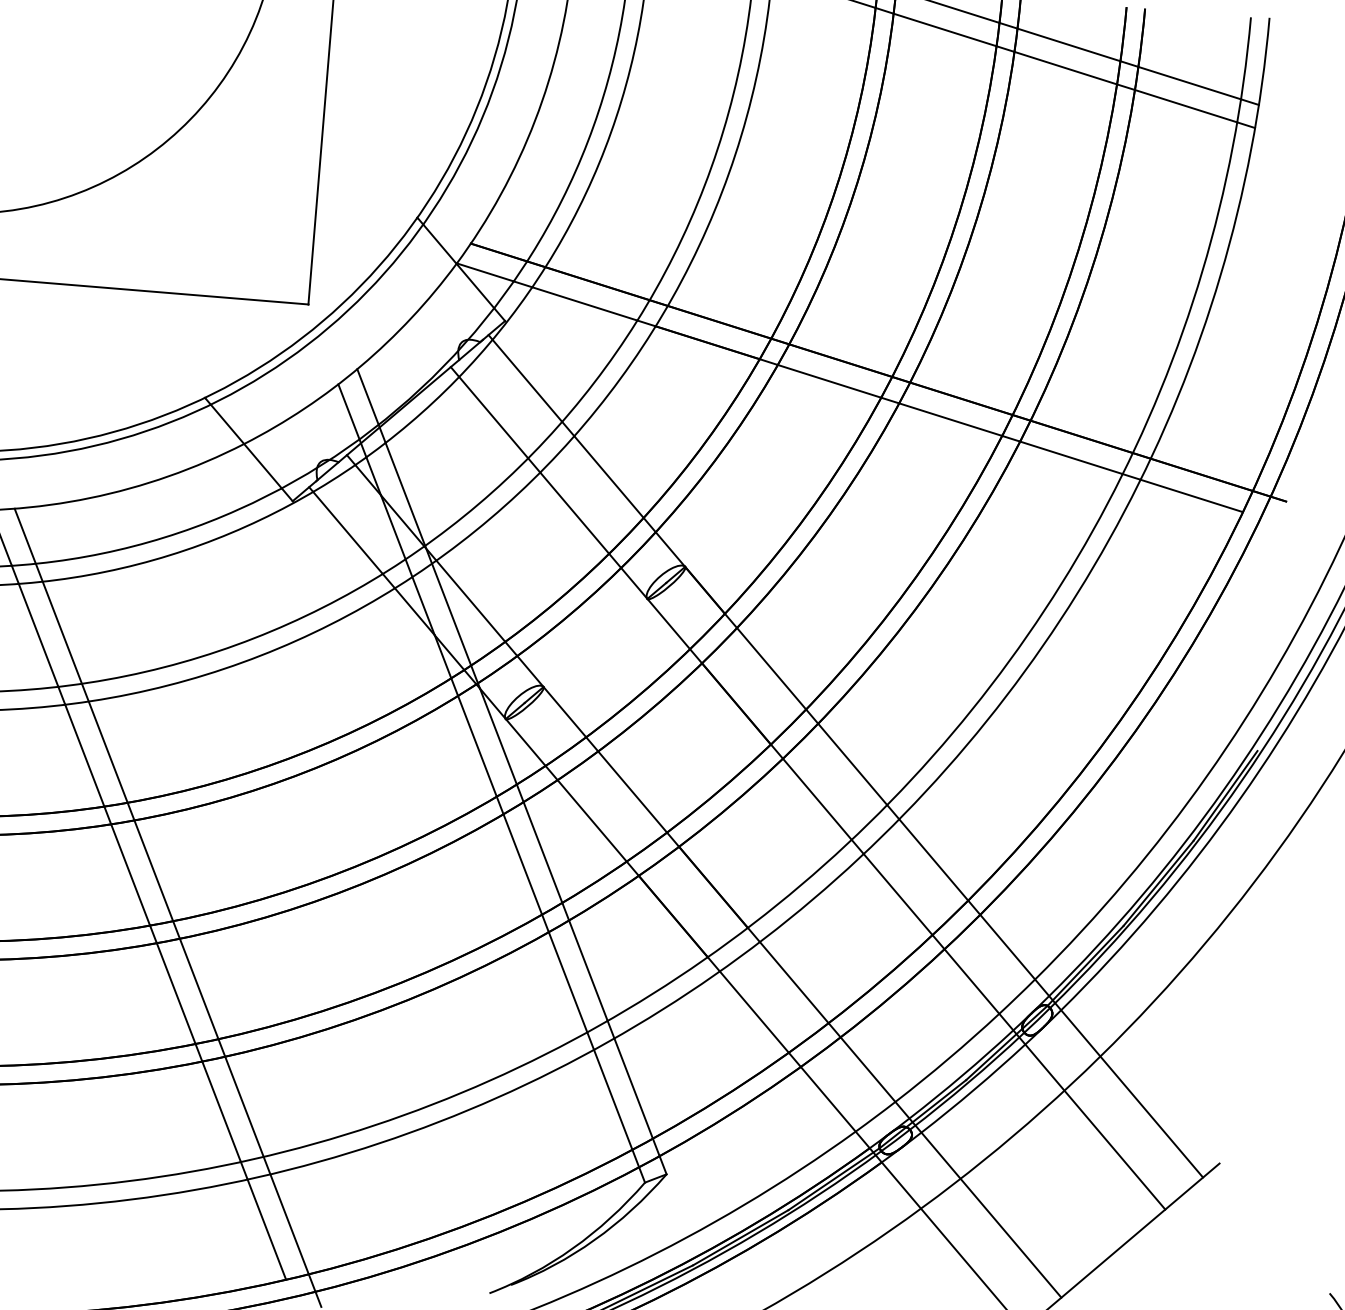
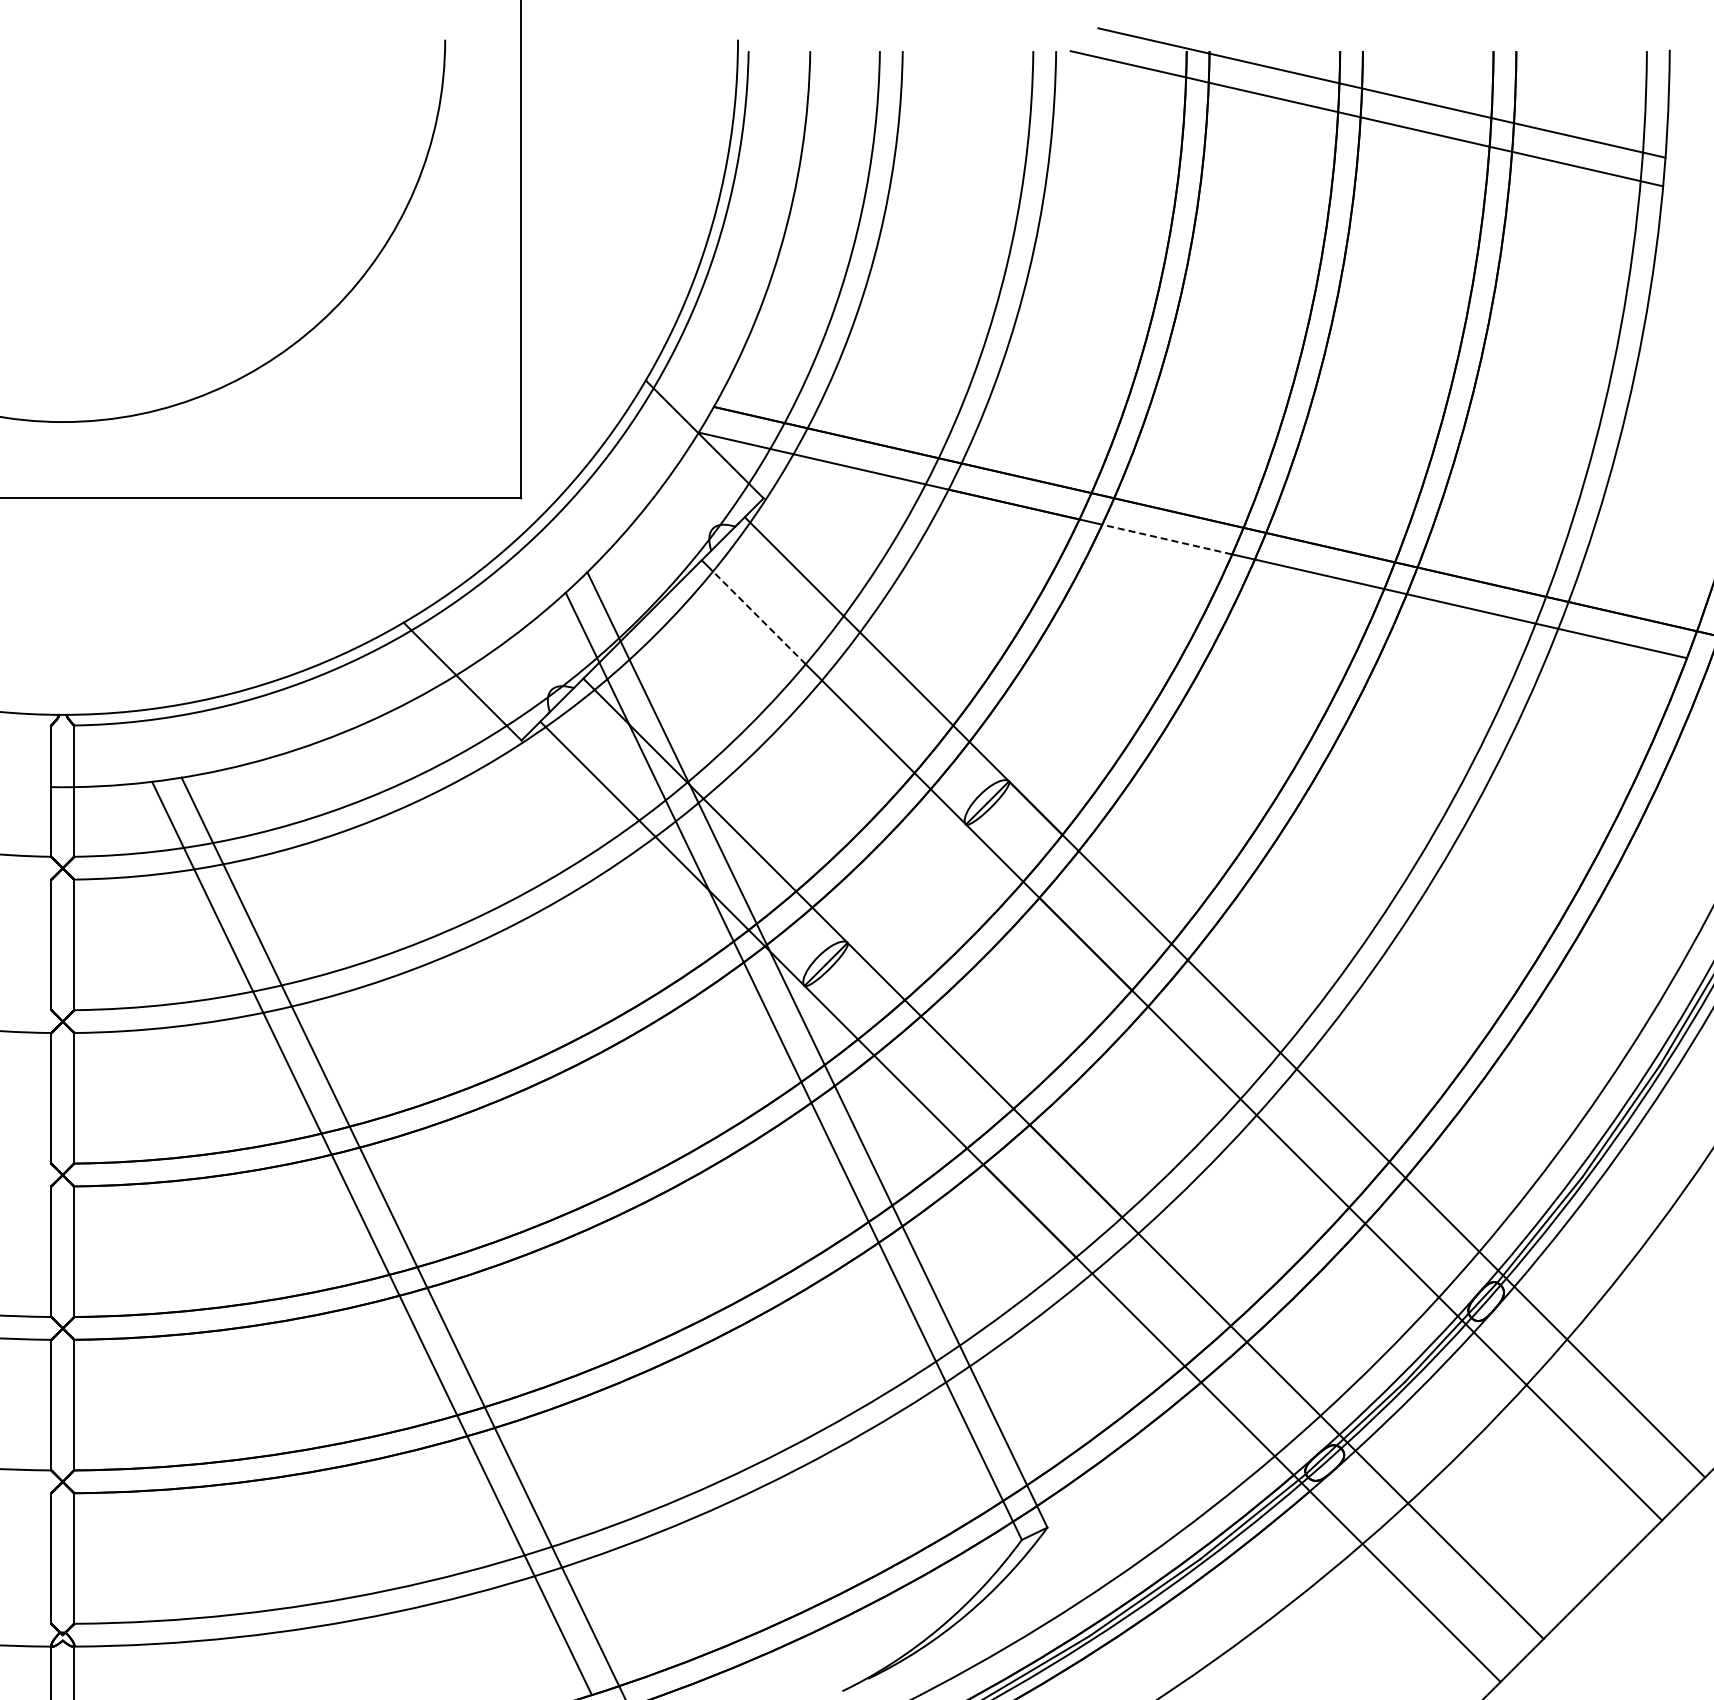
line: (828, 381) -> (1166, 539), solid -> dashed
line: (493, 417) -> (759, 617), solid -> dashed

